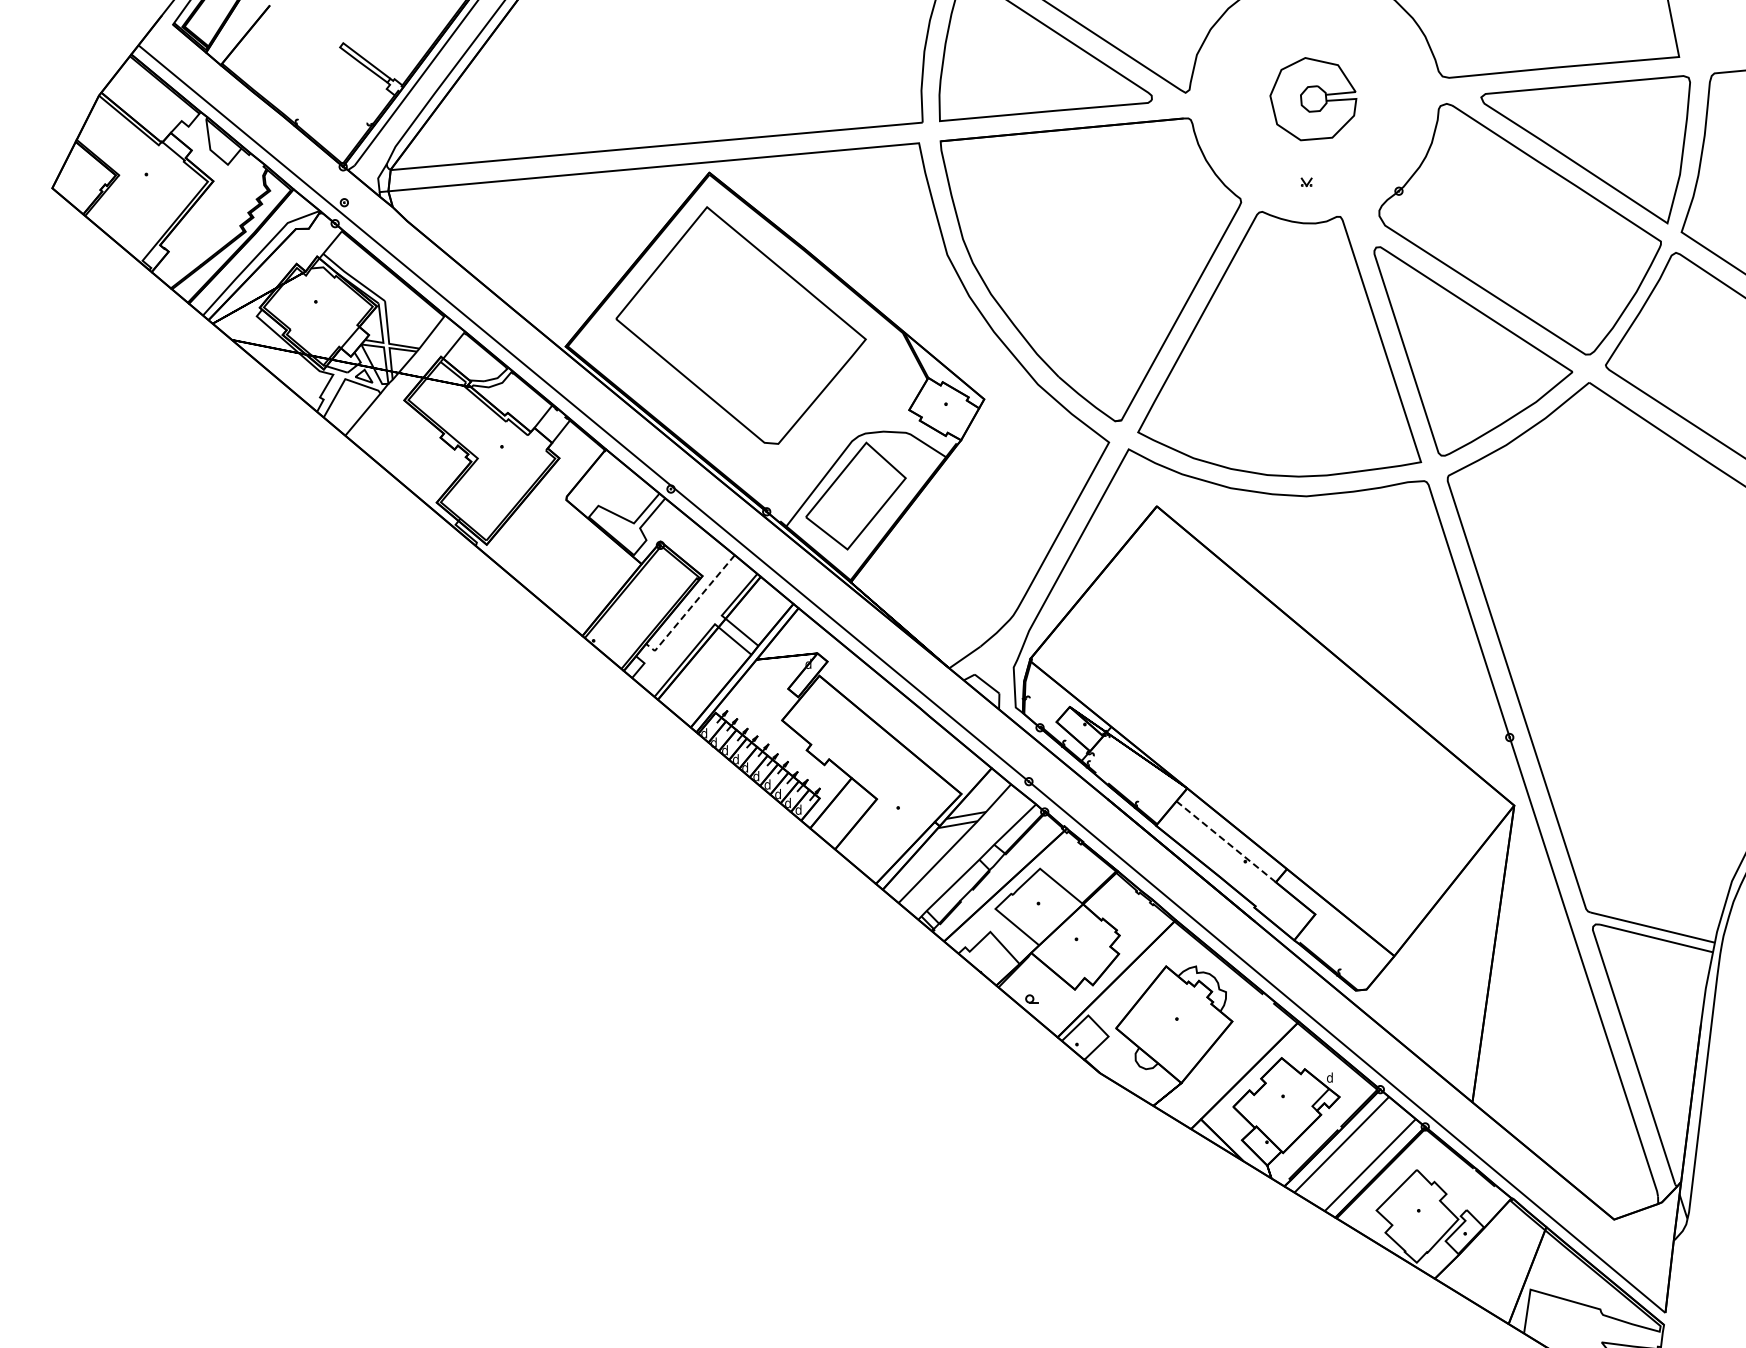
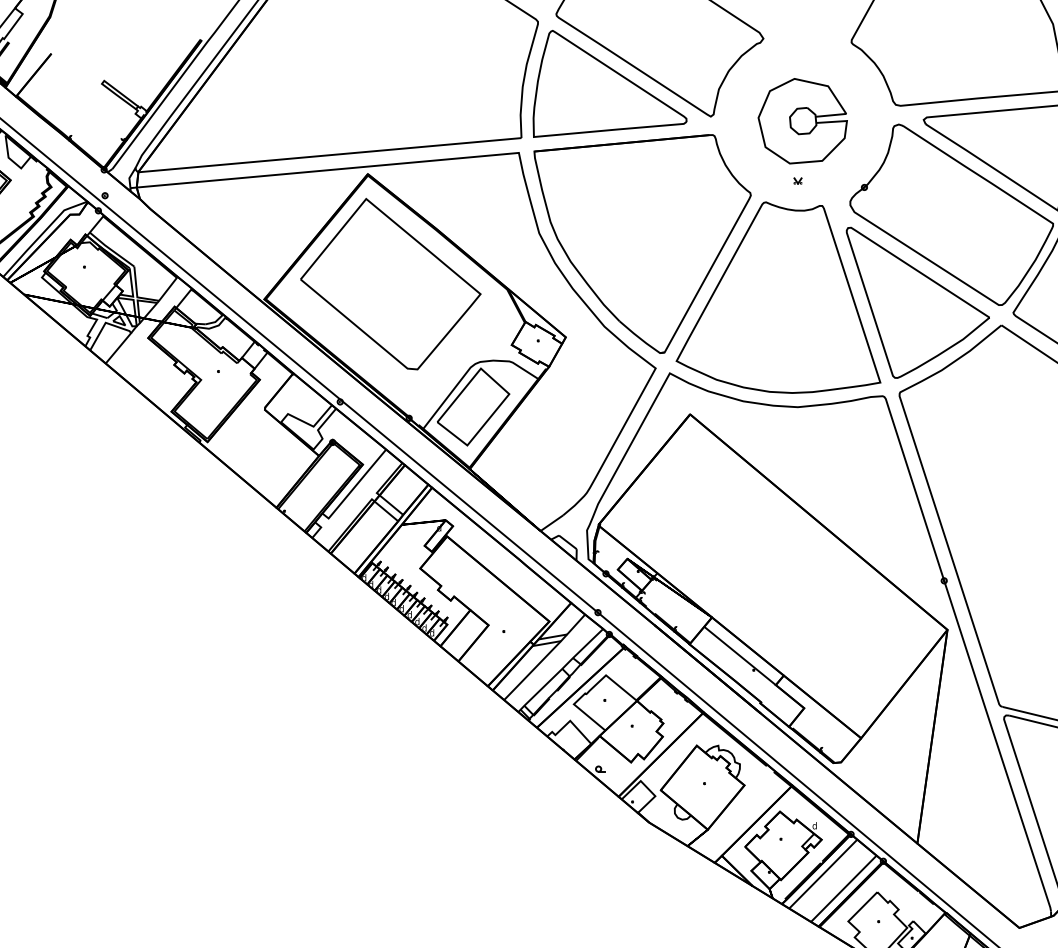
part: (1313, 98) -> (802, 120), size x1.43
line: (691, 607) -> (355, 487), dashed -> solid
line: (1226, 842) -> (740, 656), dashed -> solid

